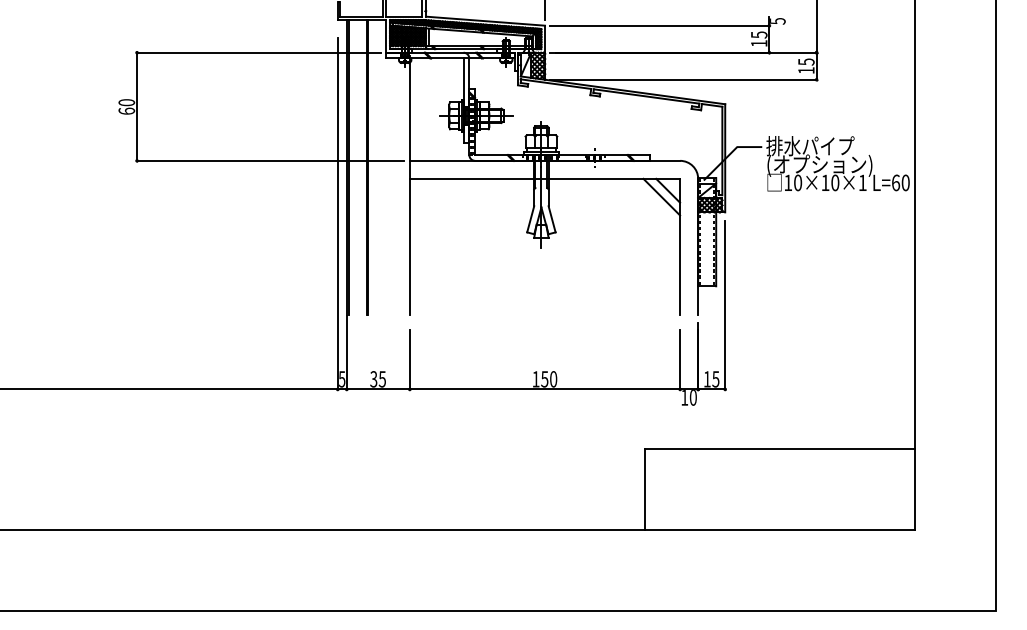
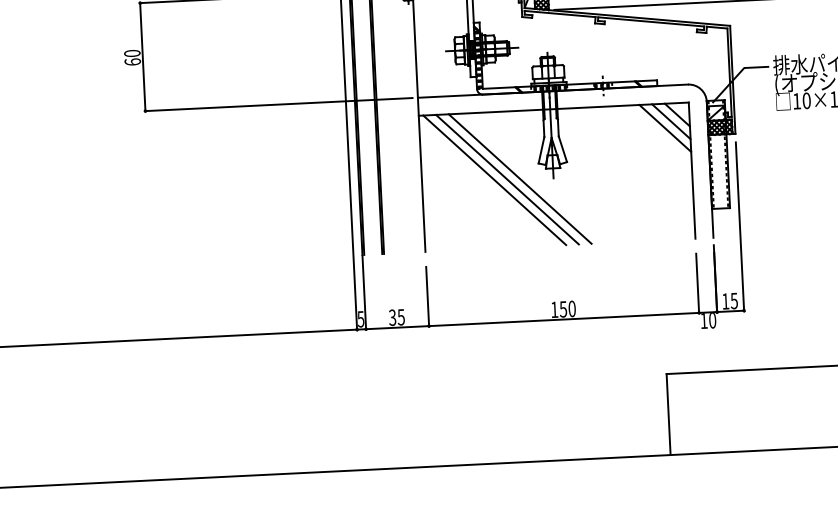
line: (655, 203) -> (665, 128), added
line: (482, 246) -> (494, 179), added
line: (495, 246) -> (507, 179), added
line: (507, 246) -> (519, 178), added

